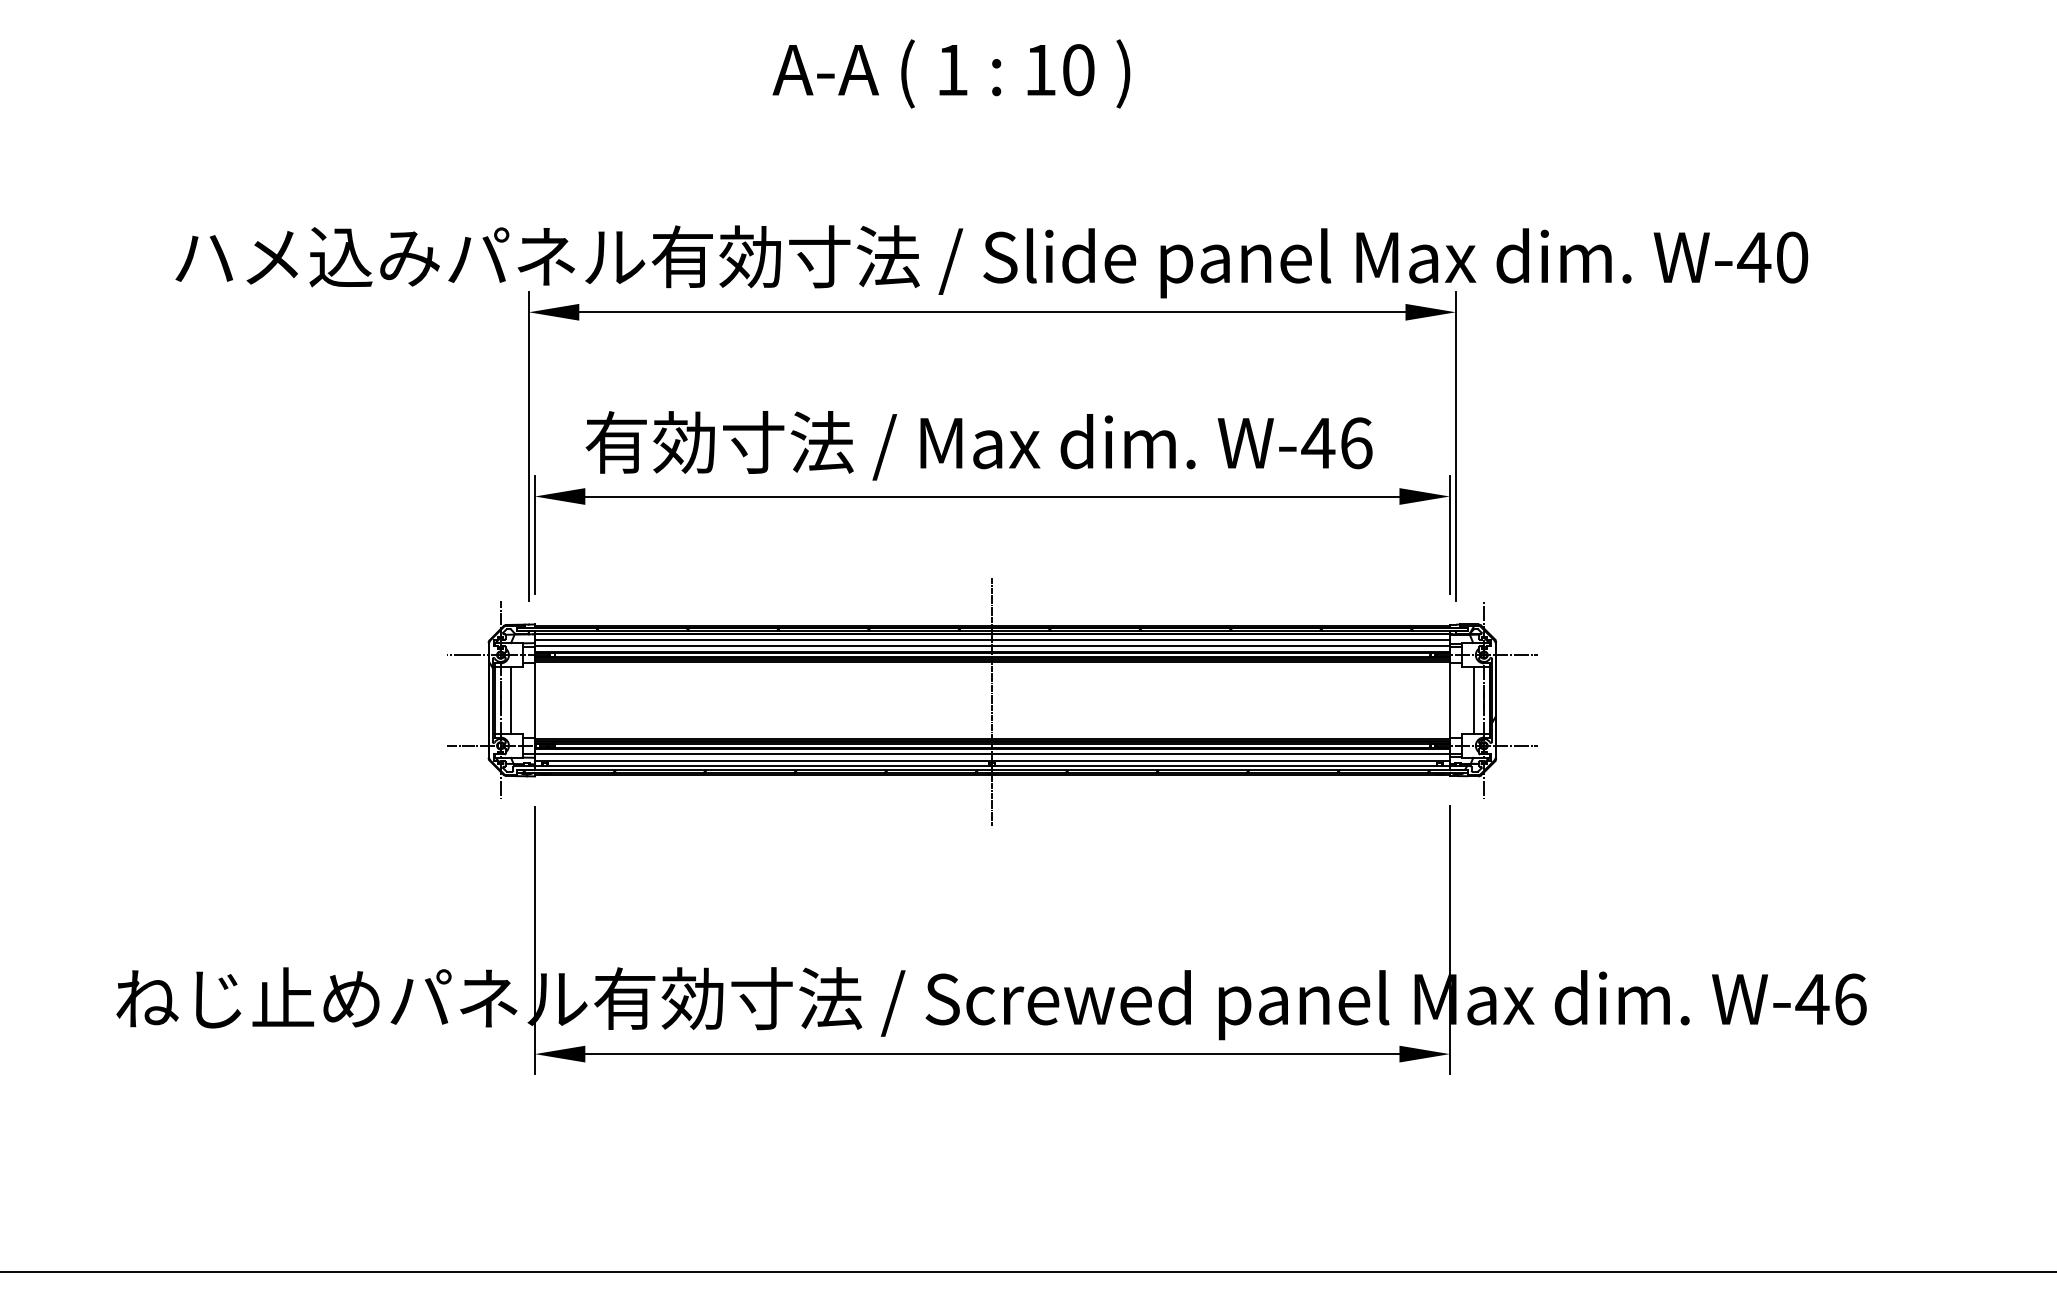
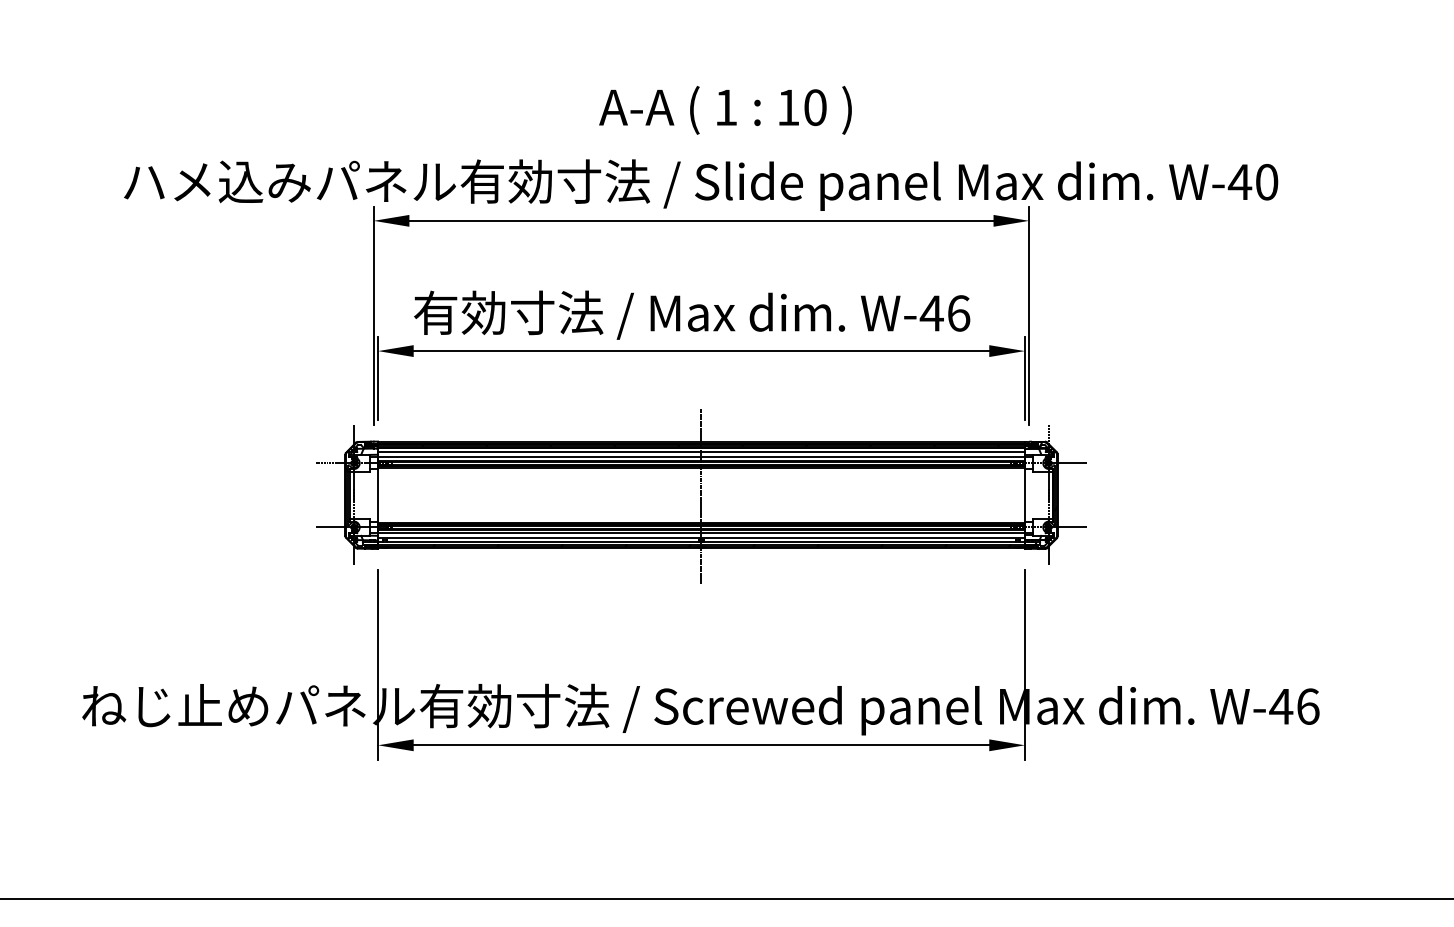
text: (951, 74) -> (725, 110), moved
line: (511, 699) -> (361, 494), removed
line: (1473, 699) -> (1041, 494), removed

